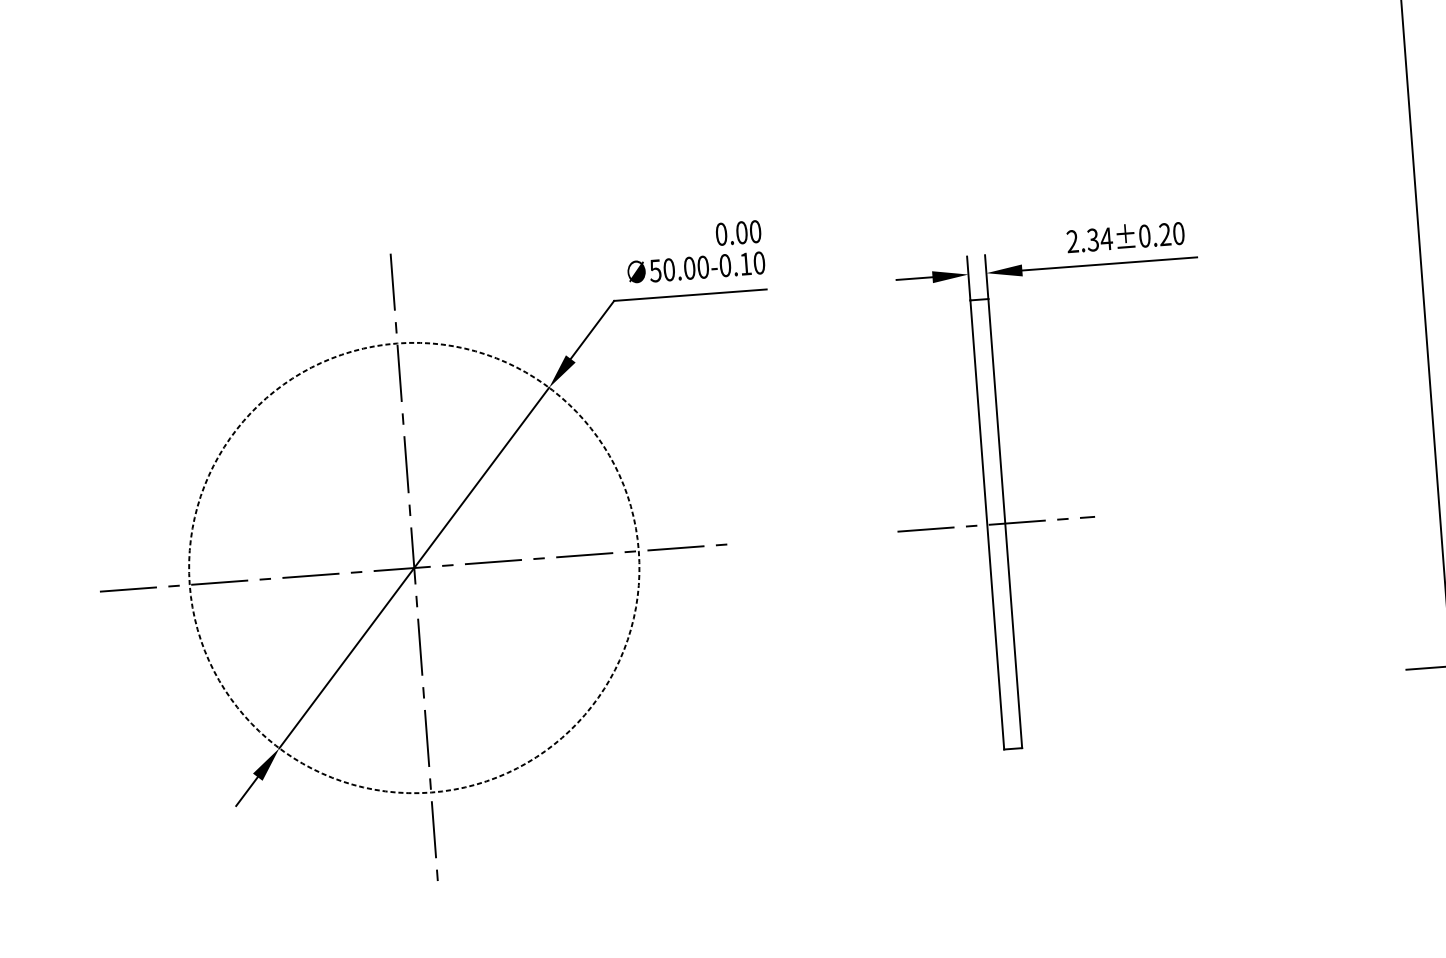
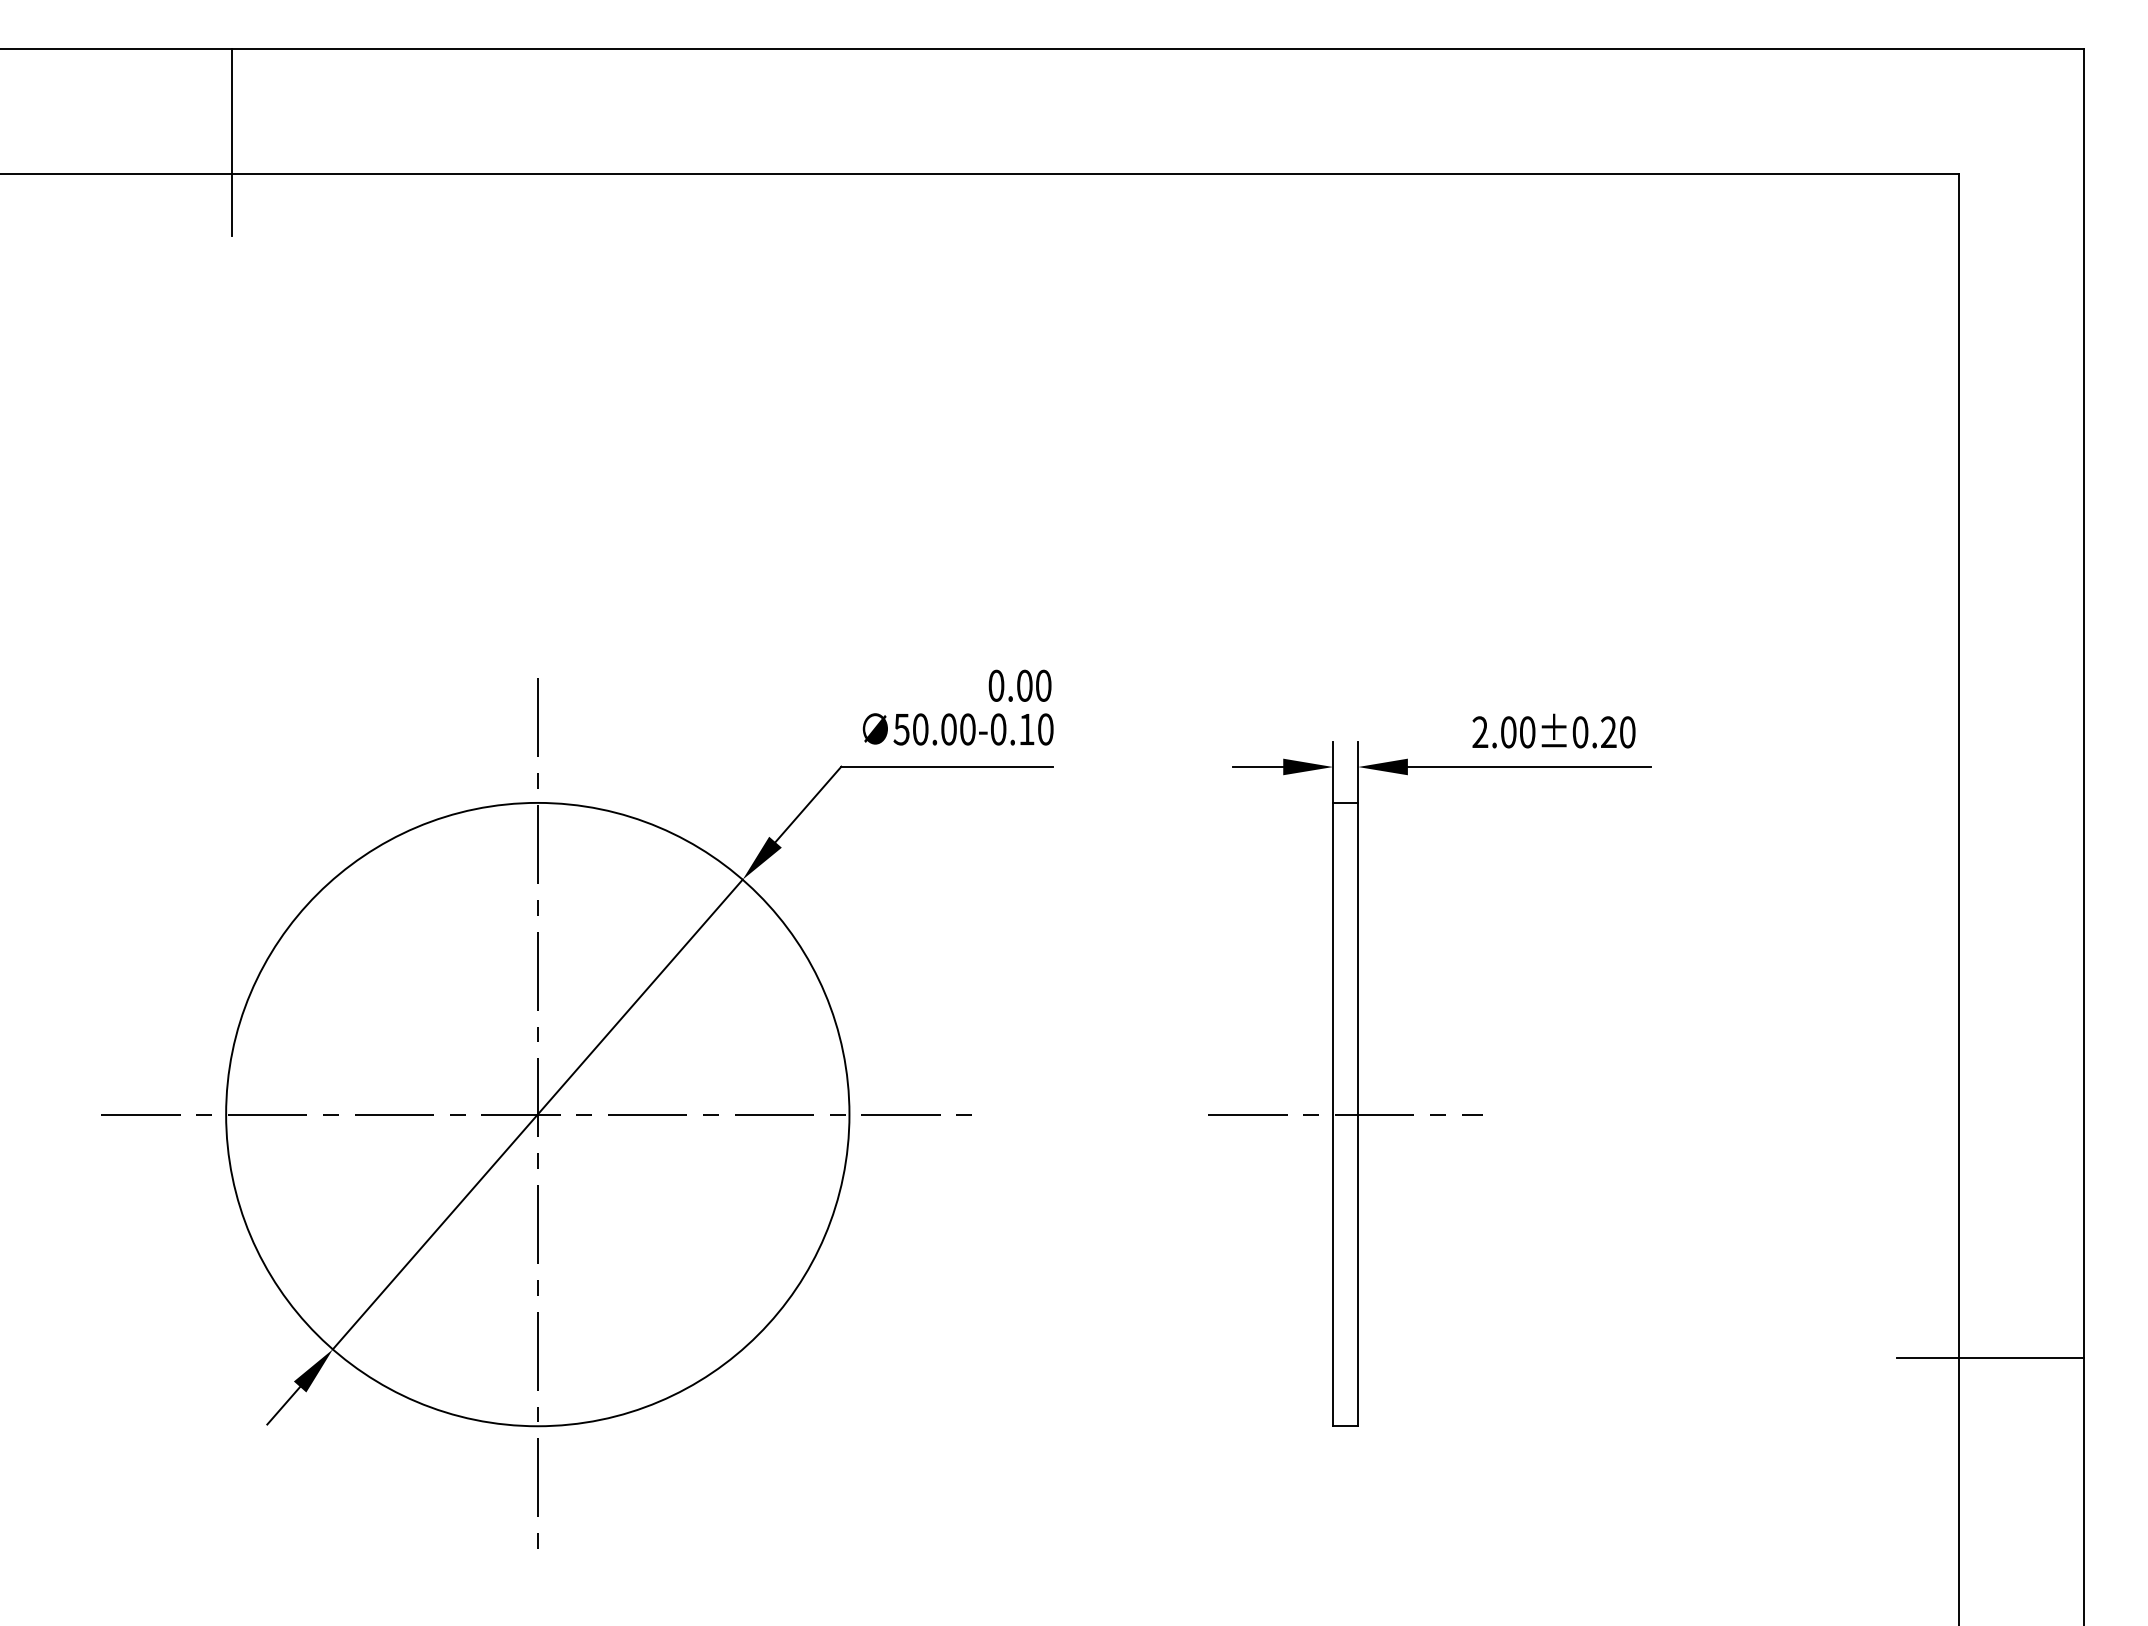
text: (1099, 239) -> (1517, 732), 2.34±0.20 -> 2.00±0.20
circle: (414, 567) -> (537, 1114), dashed -> solid

